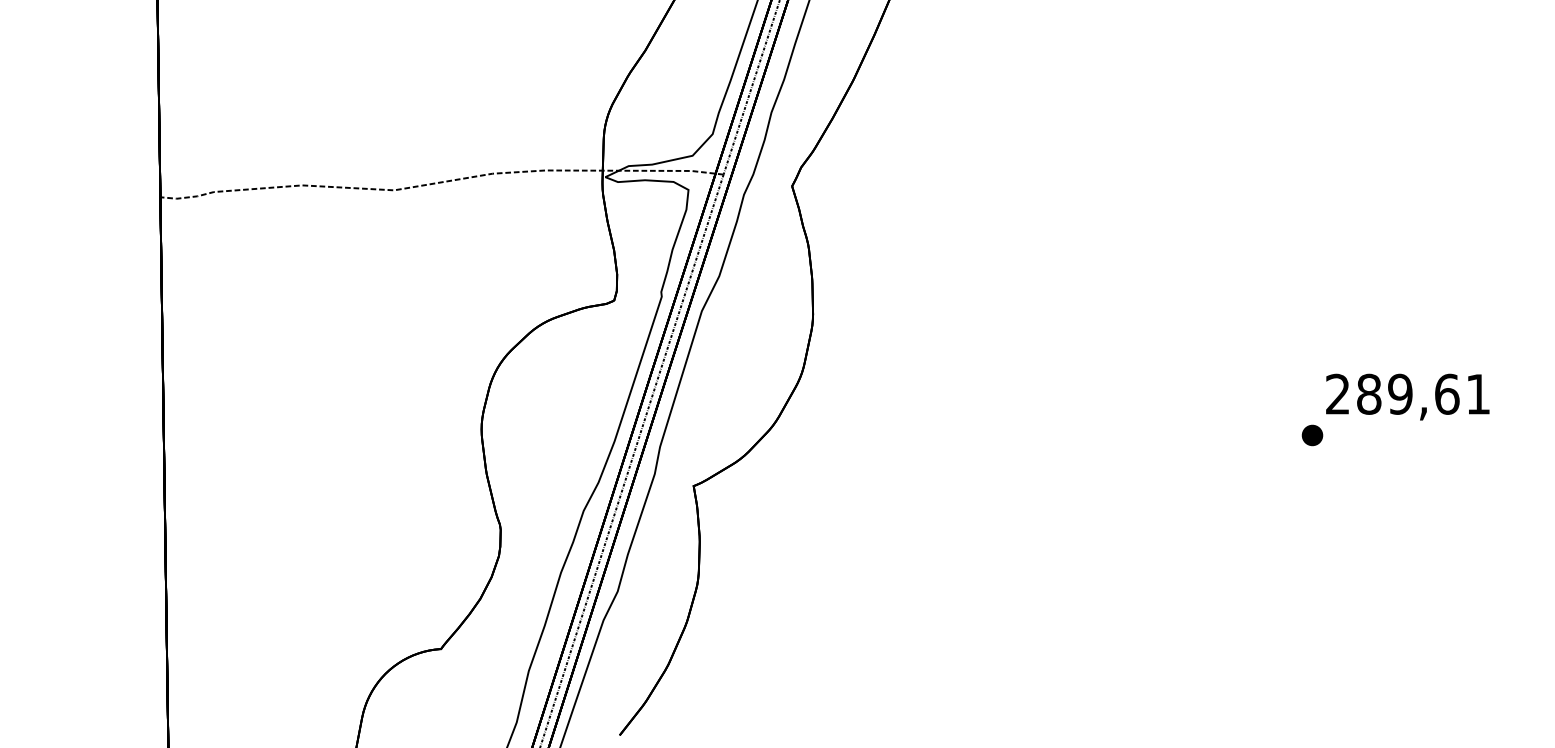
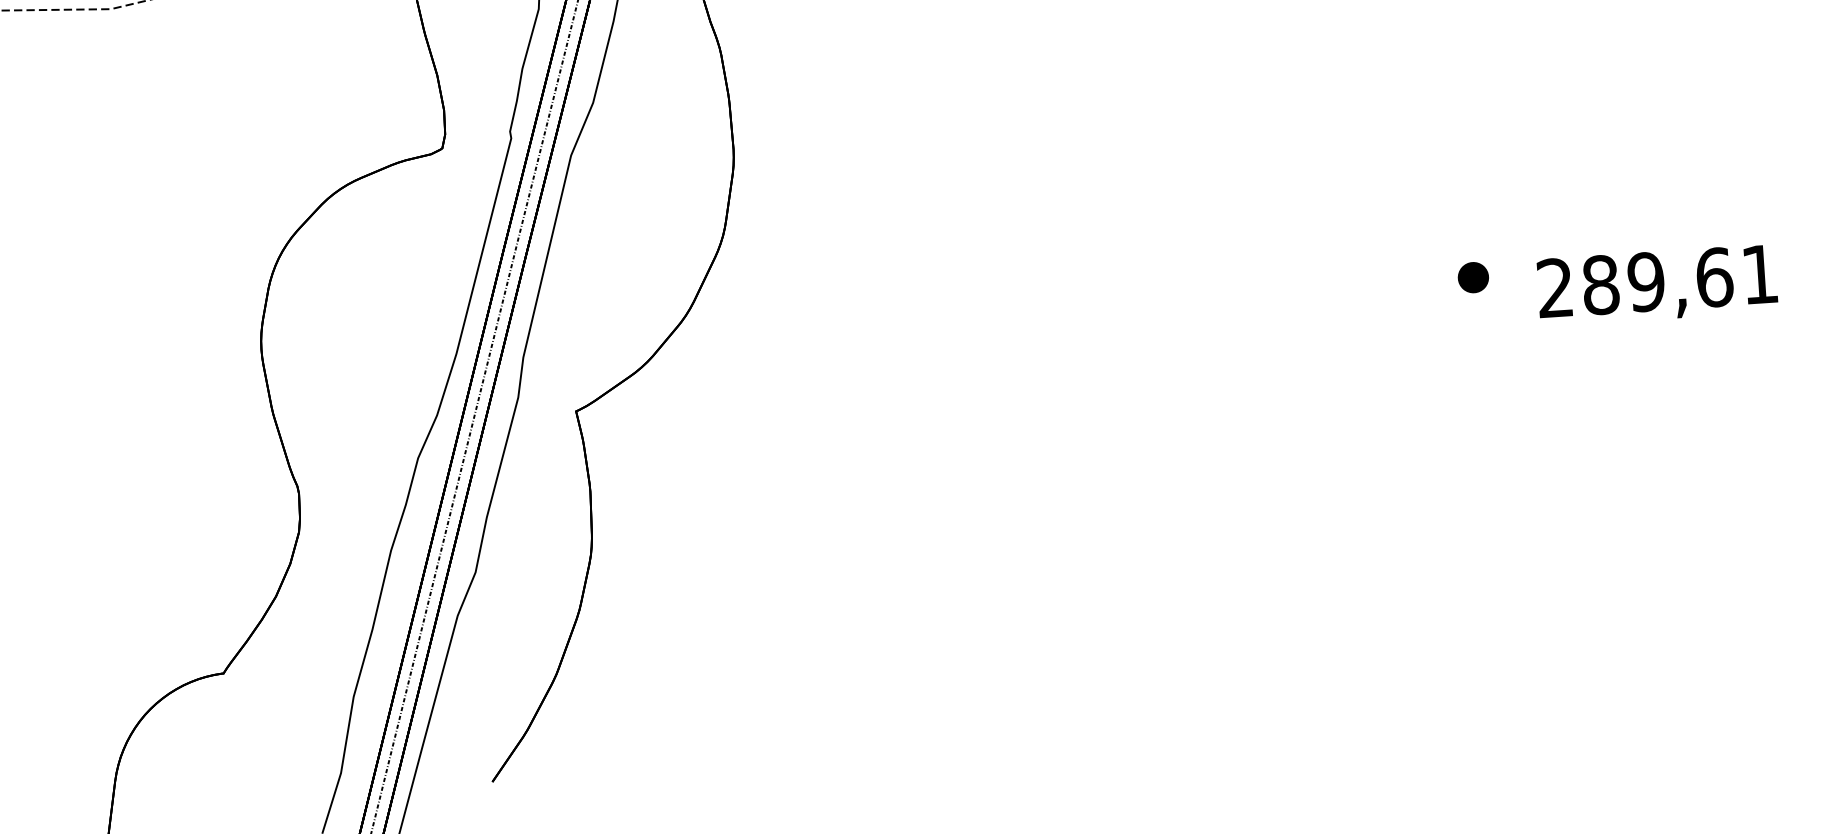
text: (1407, 396) -> (1656, 284), moved

